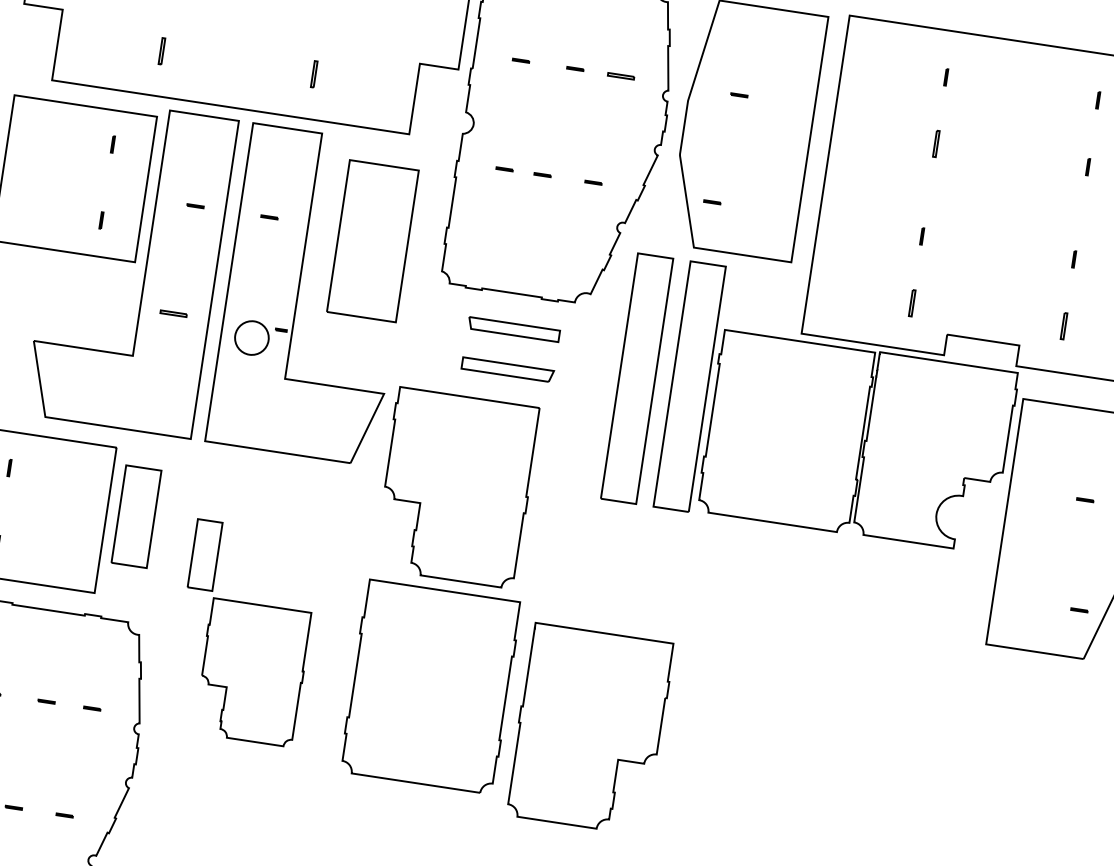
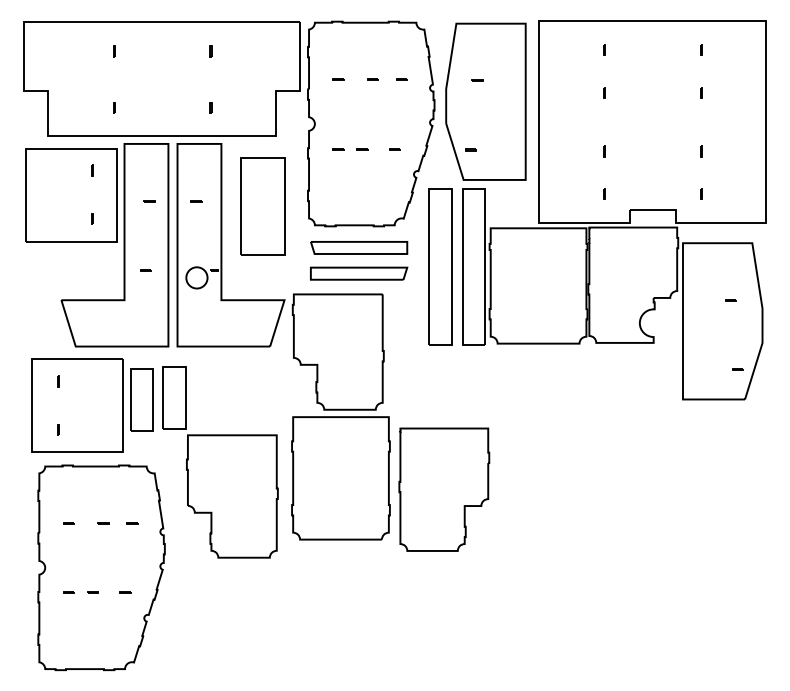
part: (162, 50) -> (114, 107), size x0.62
part: (313, 73) -> (210, 107), size x0.62
part: (620, 75) -> (401, 79), size x0.62
part: (935, 143) -> (604, 92), size x0.62
part: (911, 302) -> (604, 193), size x0.62
part: (172, 314) -> (145, 270), size x0.62
part: (1064, 325) -> (701, 193), size x0.62
part: (514, 328) -> (359, 247), size x1.67
part: (508, 369) -> (359, 273), size x1.67
part: (245, 633) -> (220, 462), size x1.43

